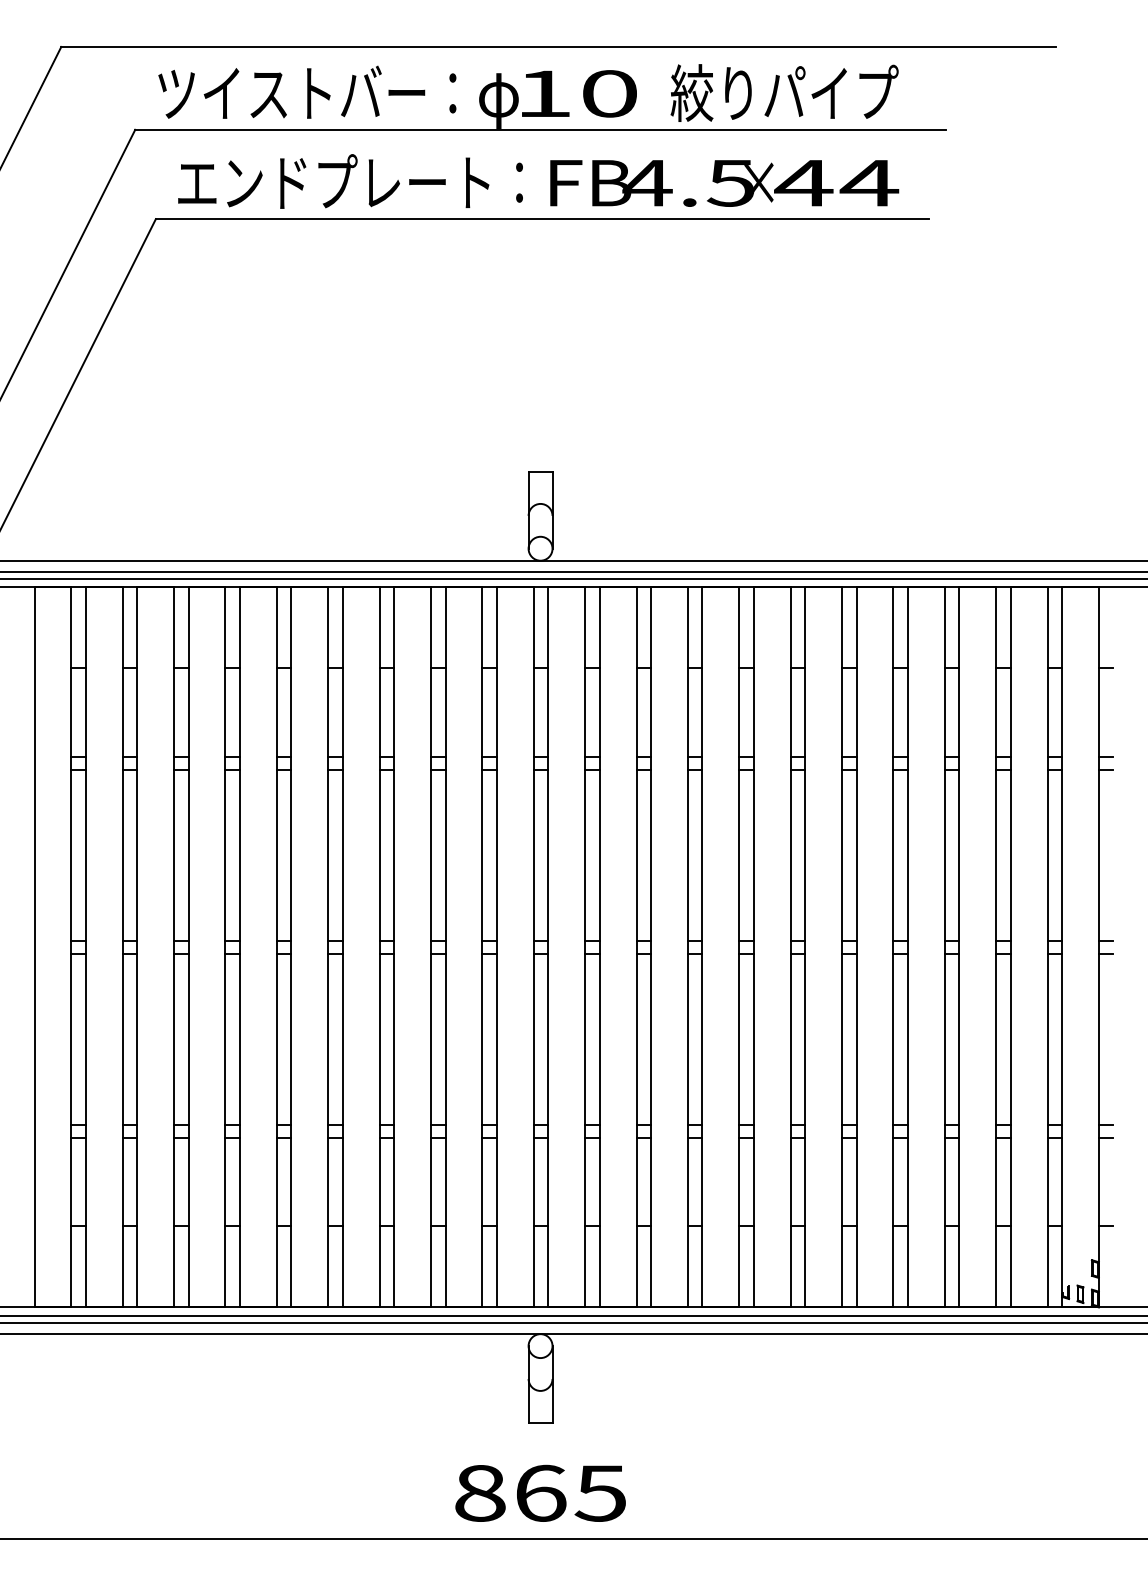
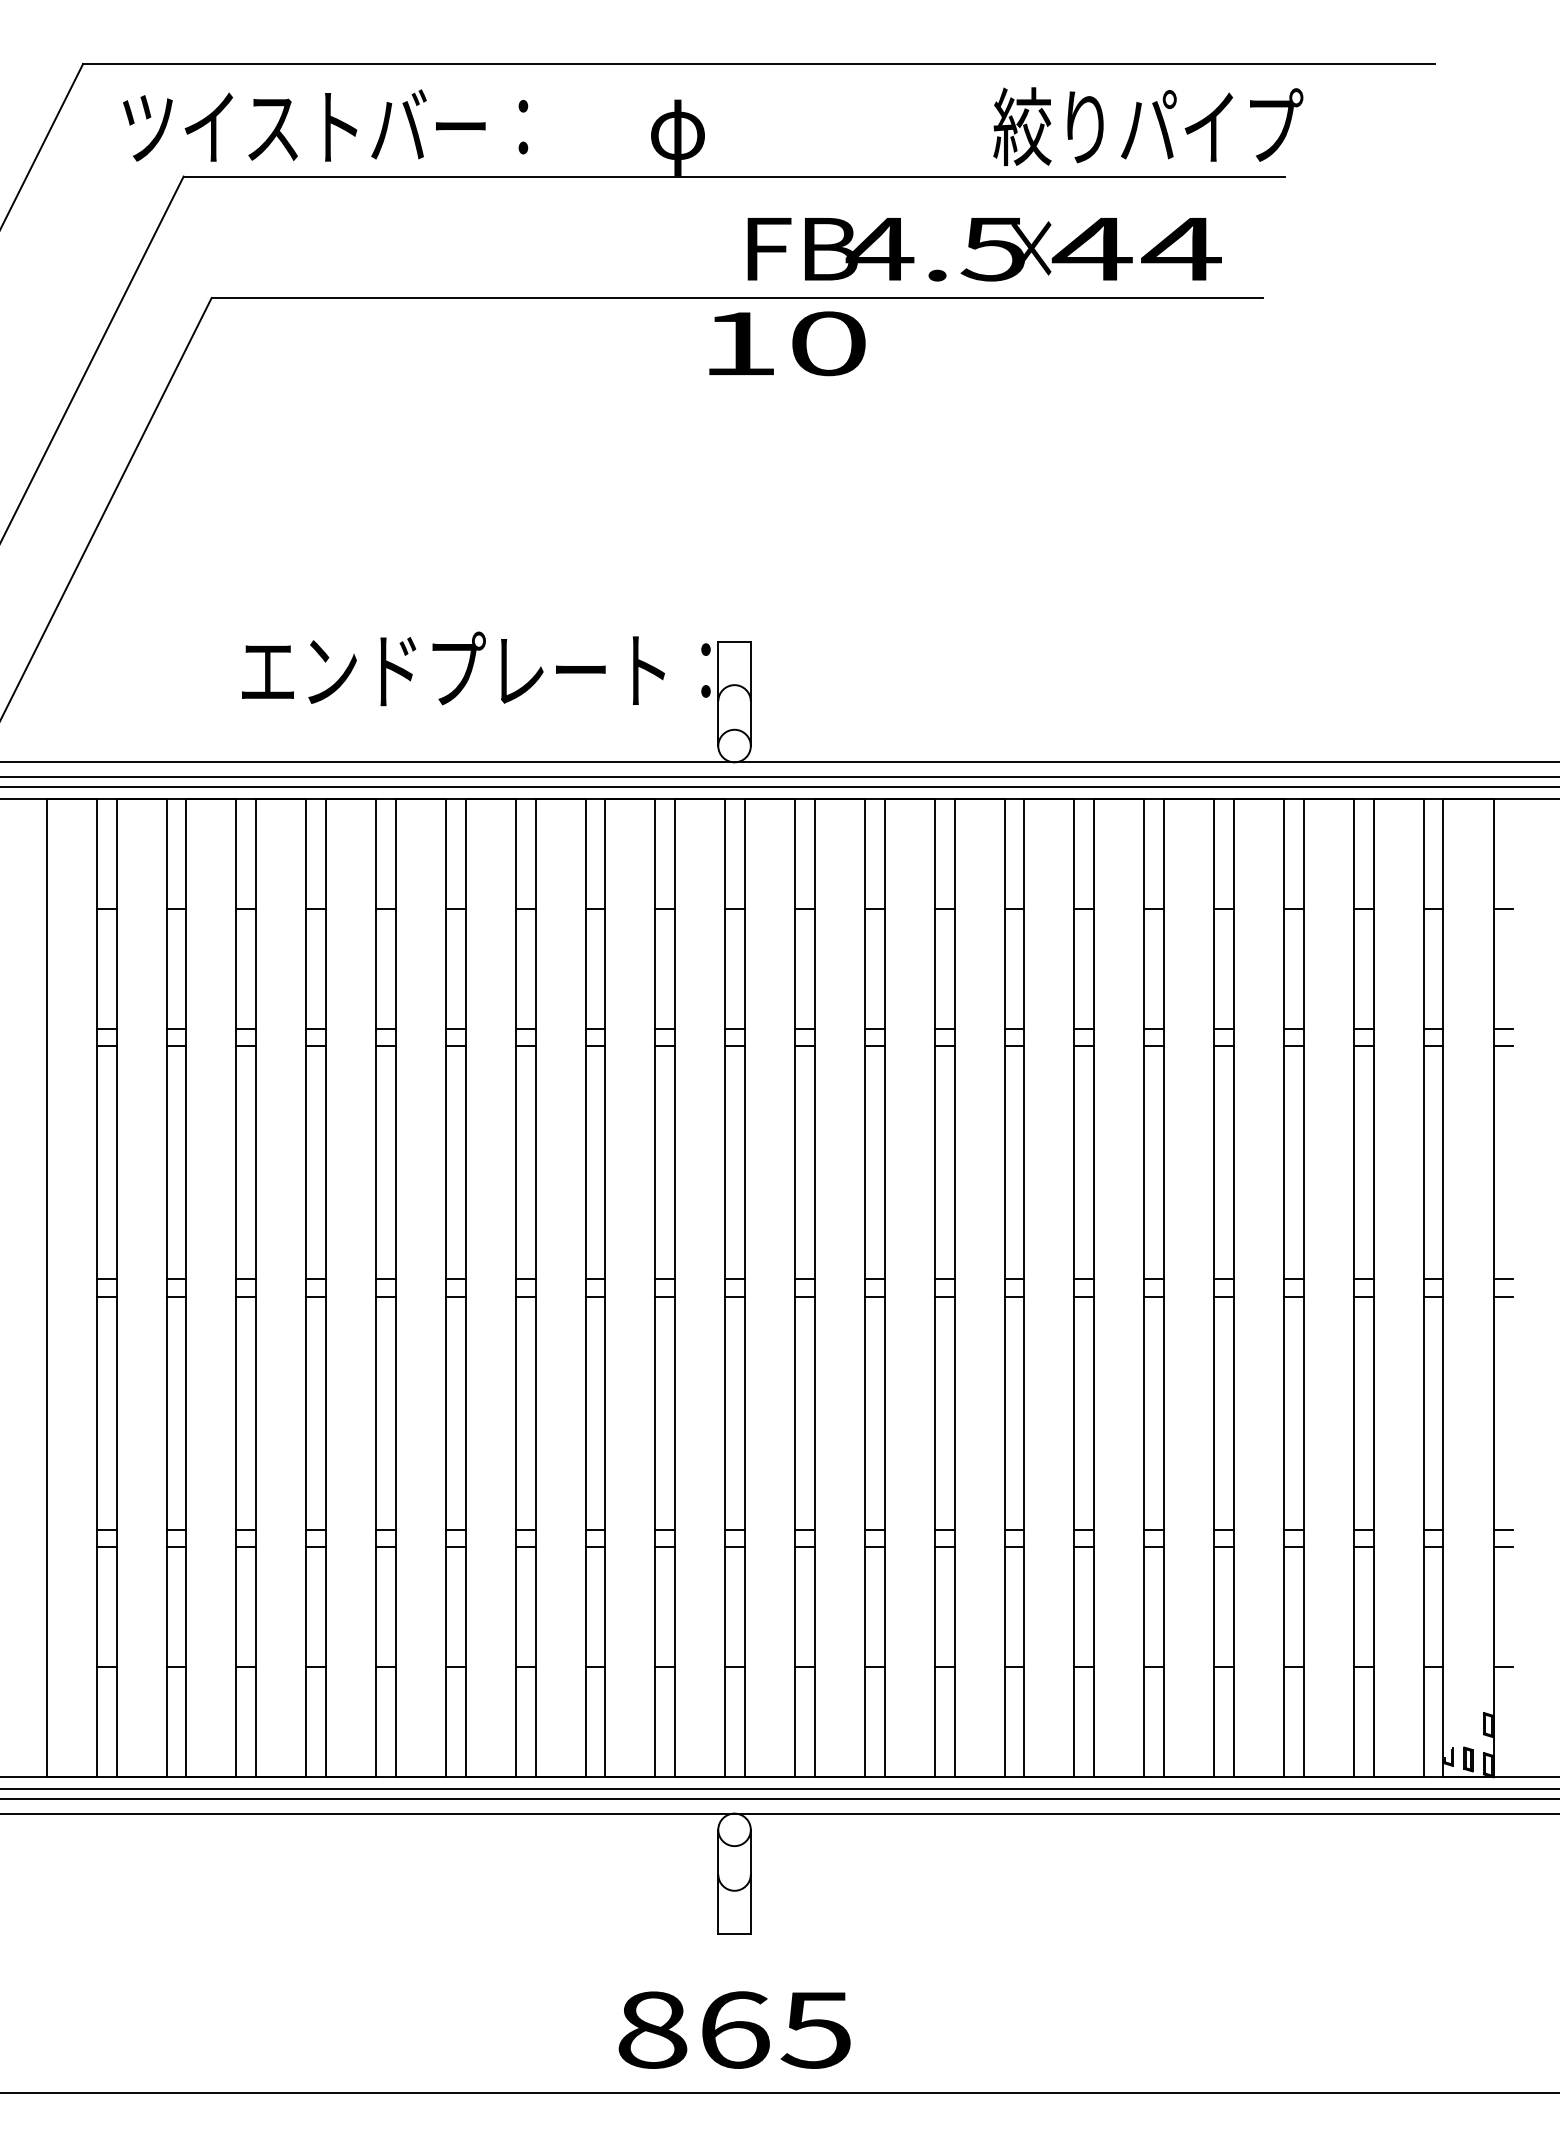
text: (307, 92) -> (325, 125), moved
text: (784, 92) -> (1148, 126), moved
text: (579, 93) -> (787, 343), moved
text: (350, 181) -> (476, 668), moved

